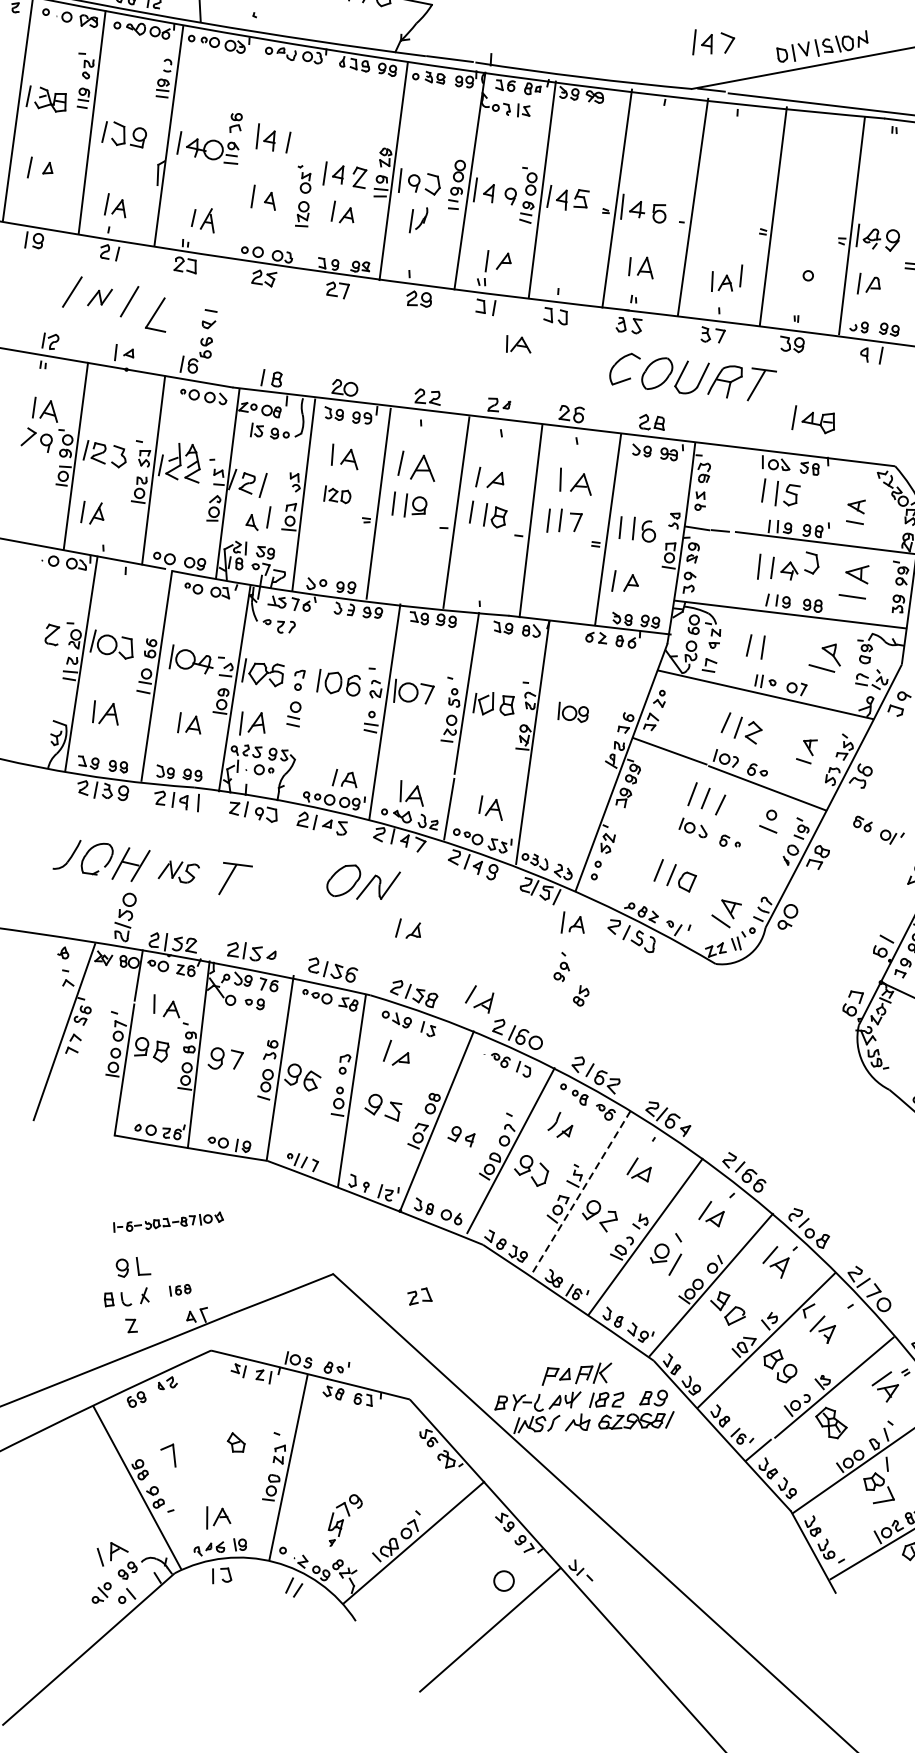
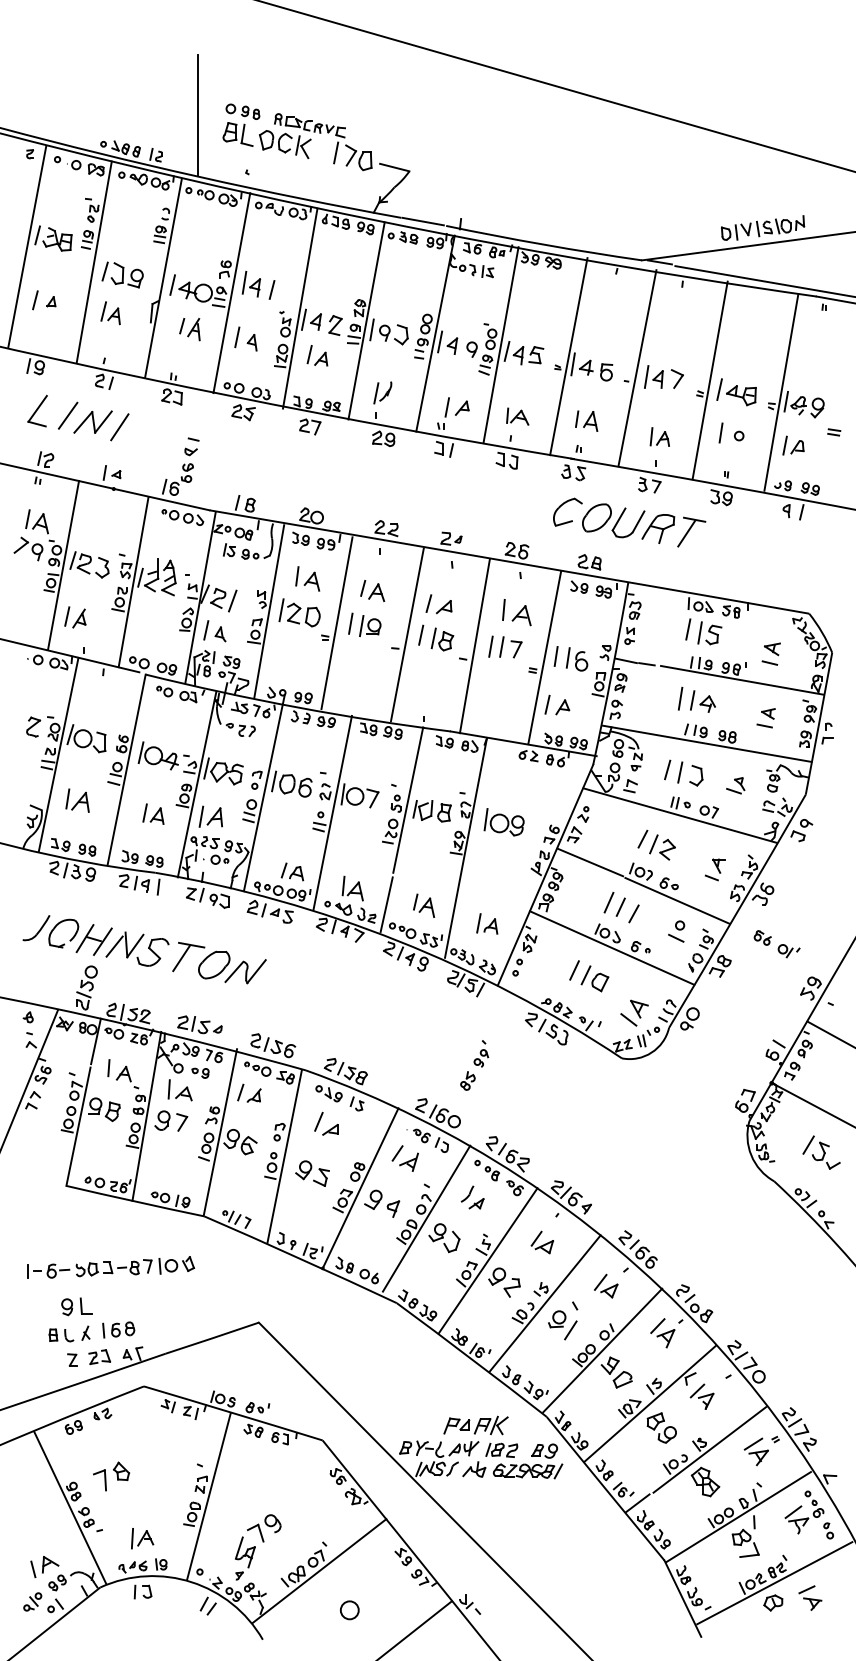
part: (712, 40) -> (663, 376), moved
line: (244, 148) -> (231, 293), added
line: (320, 161) -> (300, 308), added
part: (114, 206) -> (110, 313), moved
part: (418, 219) -> (382, 392), moved
part: (201, 221) -> (189, 329), moved
line: (740, 275) -> (720, 432), moved
part: (99, 296) -> (92, 421), size x1.67
part: (155, 314) -> (37, 410), moved
part: (517, 344) -> (517, 416), moved
part: (812, 419) -> (736, 392), moved
part: (415, 465) -> (372, 590), size x0.71
part: (336, 494) -> (299, 612), size x1.67
line: (269, 517) -> (206, 630), moved
part: (811, 562) -> (696, 775), moved
part: (853, 583) -> (765, 718), size x0.62
part: (824, 658) -> (735, 785), size x0.62
line: (307, 694) -> (263, 793), added
part: (572, 712) -> (503, 822), size x1.43
line: (698, 843) -> (612, 947), added
part: (178, 871) -> (137, 948), size x1.67
part: (363, 882) -> (232, 967), moved
part: (572, 922) -> (487, 923), moved
part: (408, 927) -> (249, 1092), moved
part: (580, 995) -> (467, 1080), moved
part: (478, 999) -> (404, 1158), moved
part: (233, 1024) -> (179, 1090), added
part: (461, 1136) -> (382, 1203), size x1.43
line: (581, 1192) -> (488, 1260), dashed -> solid
part: (168, 1222) -> (111, 1267), size x1.67
part: (179, 1289) -> (118, 1329), size x1.67
part: (419, 1296) -> (99, 1357), moved
part: (236, 1442) -> (121, 1471), moved
part: (345, 1520) -> (258, 1547), size x1.43
circle: (503, 1581) -> (349, 1610), moved

